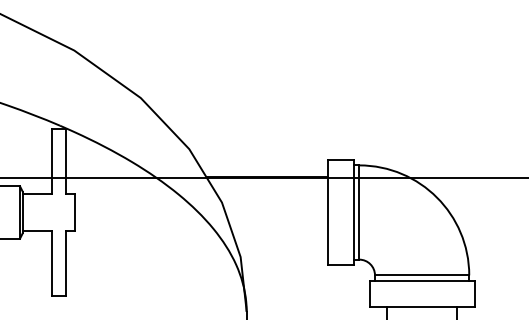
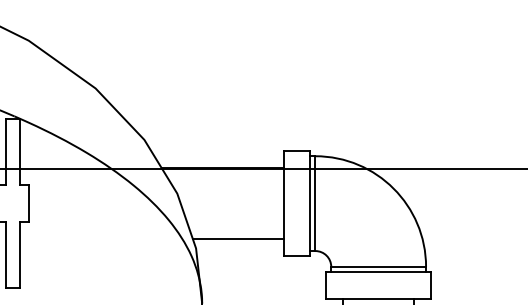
line: (282, 247) -> (238, 238), added

